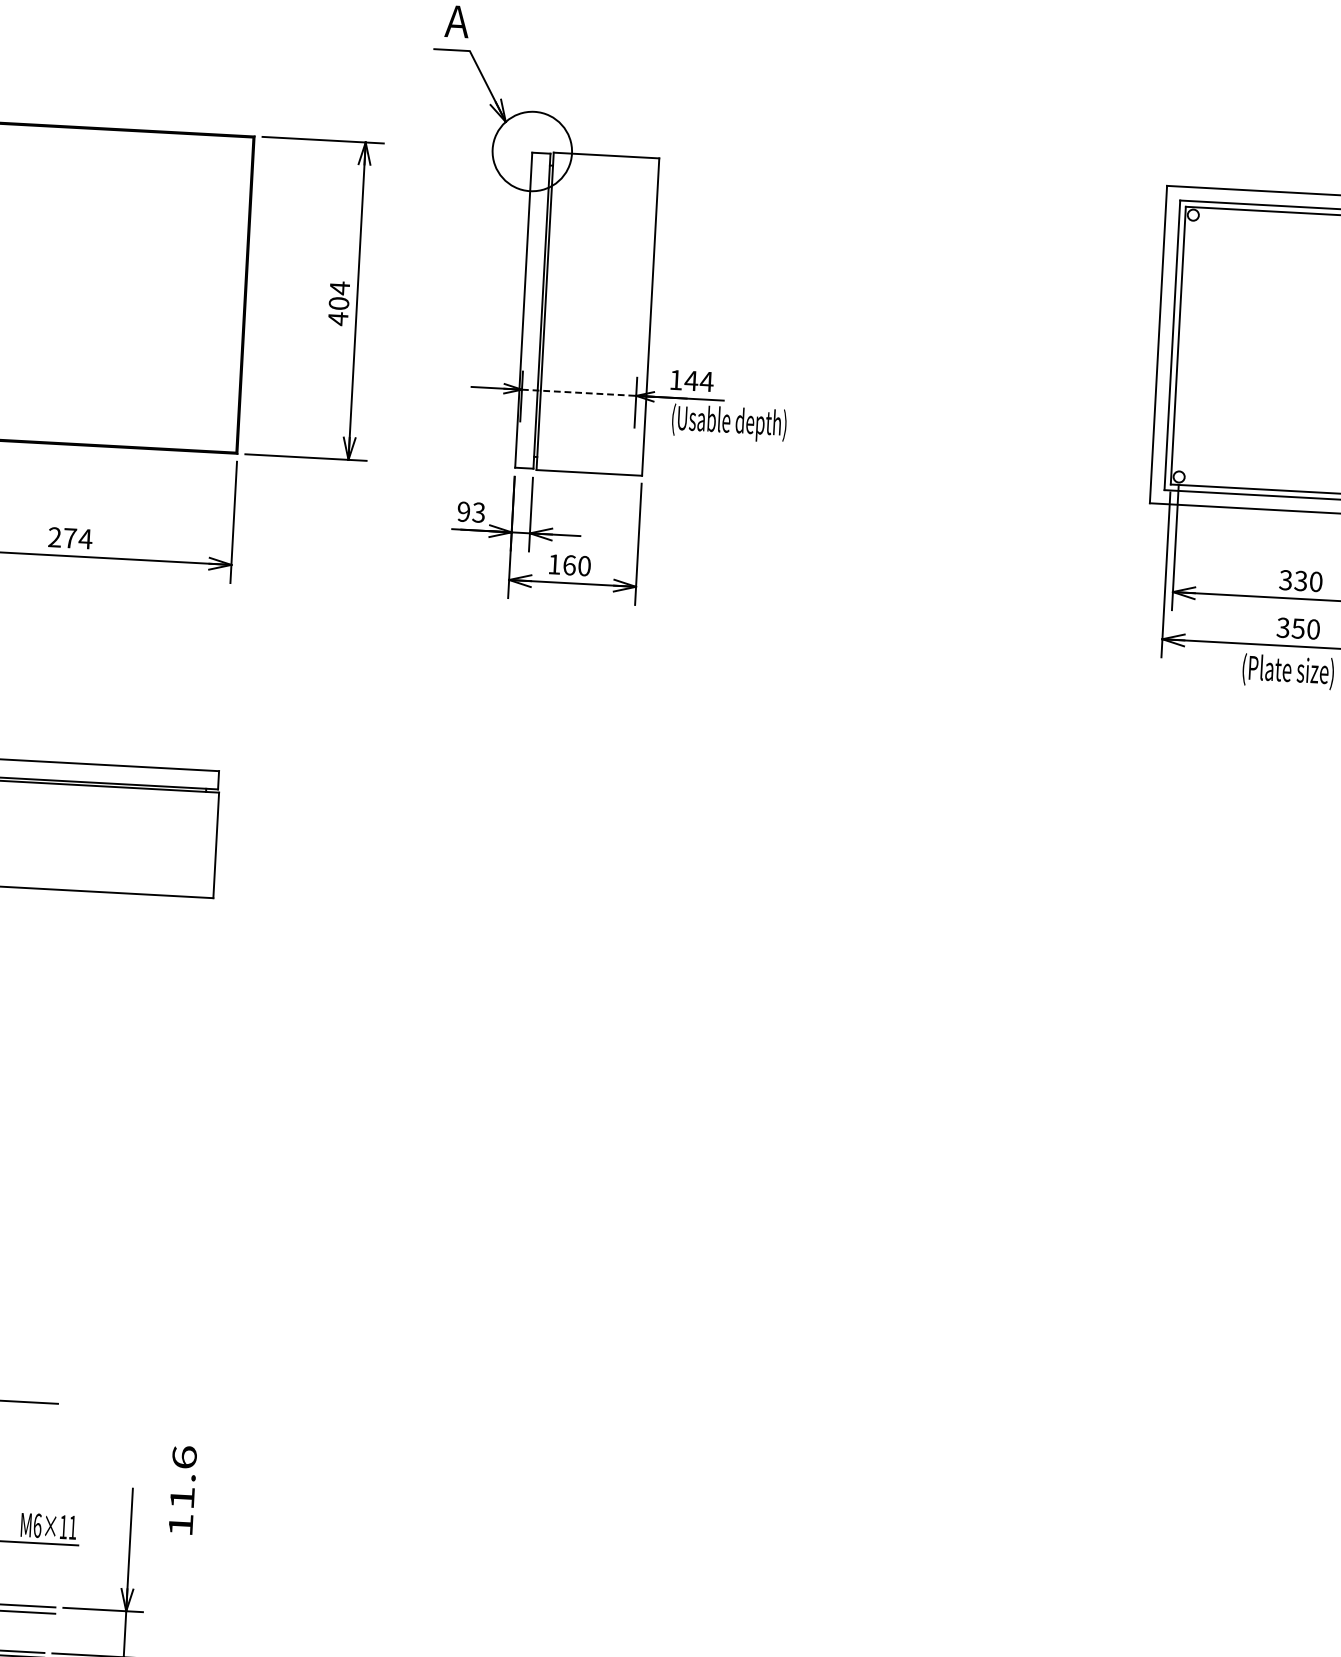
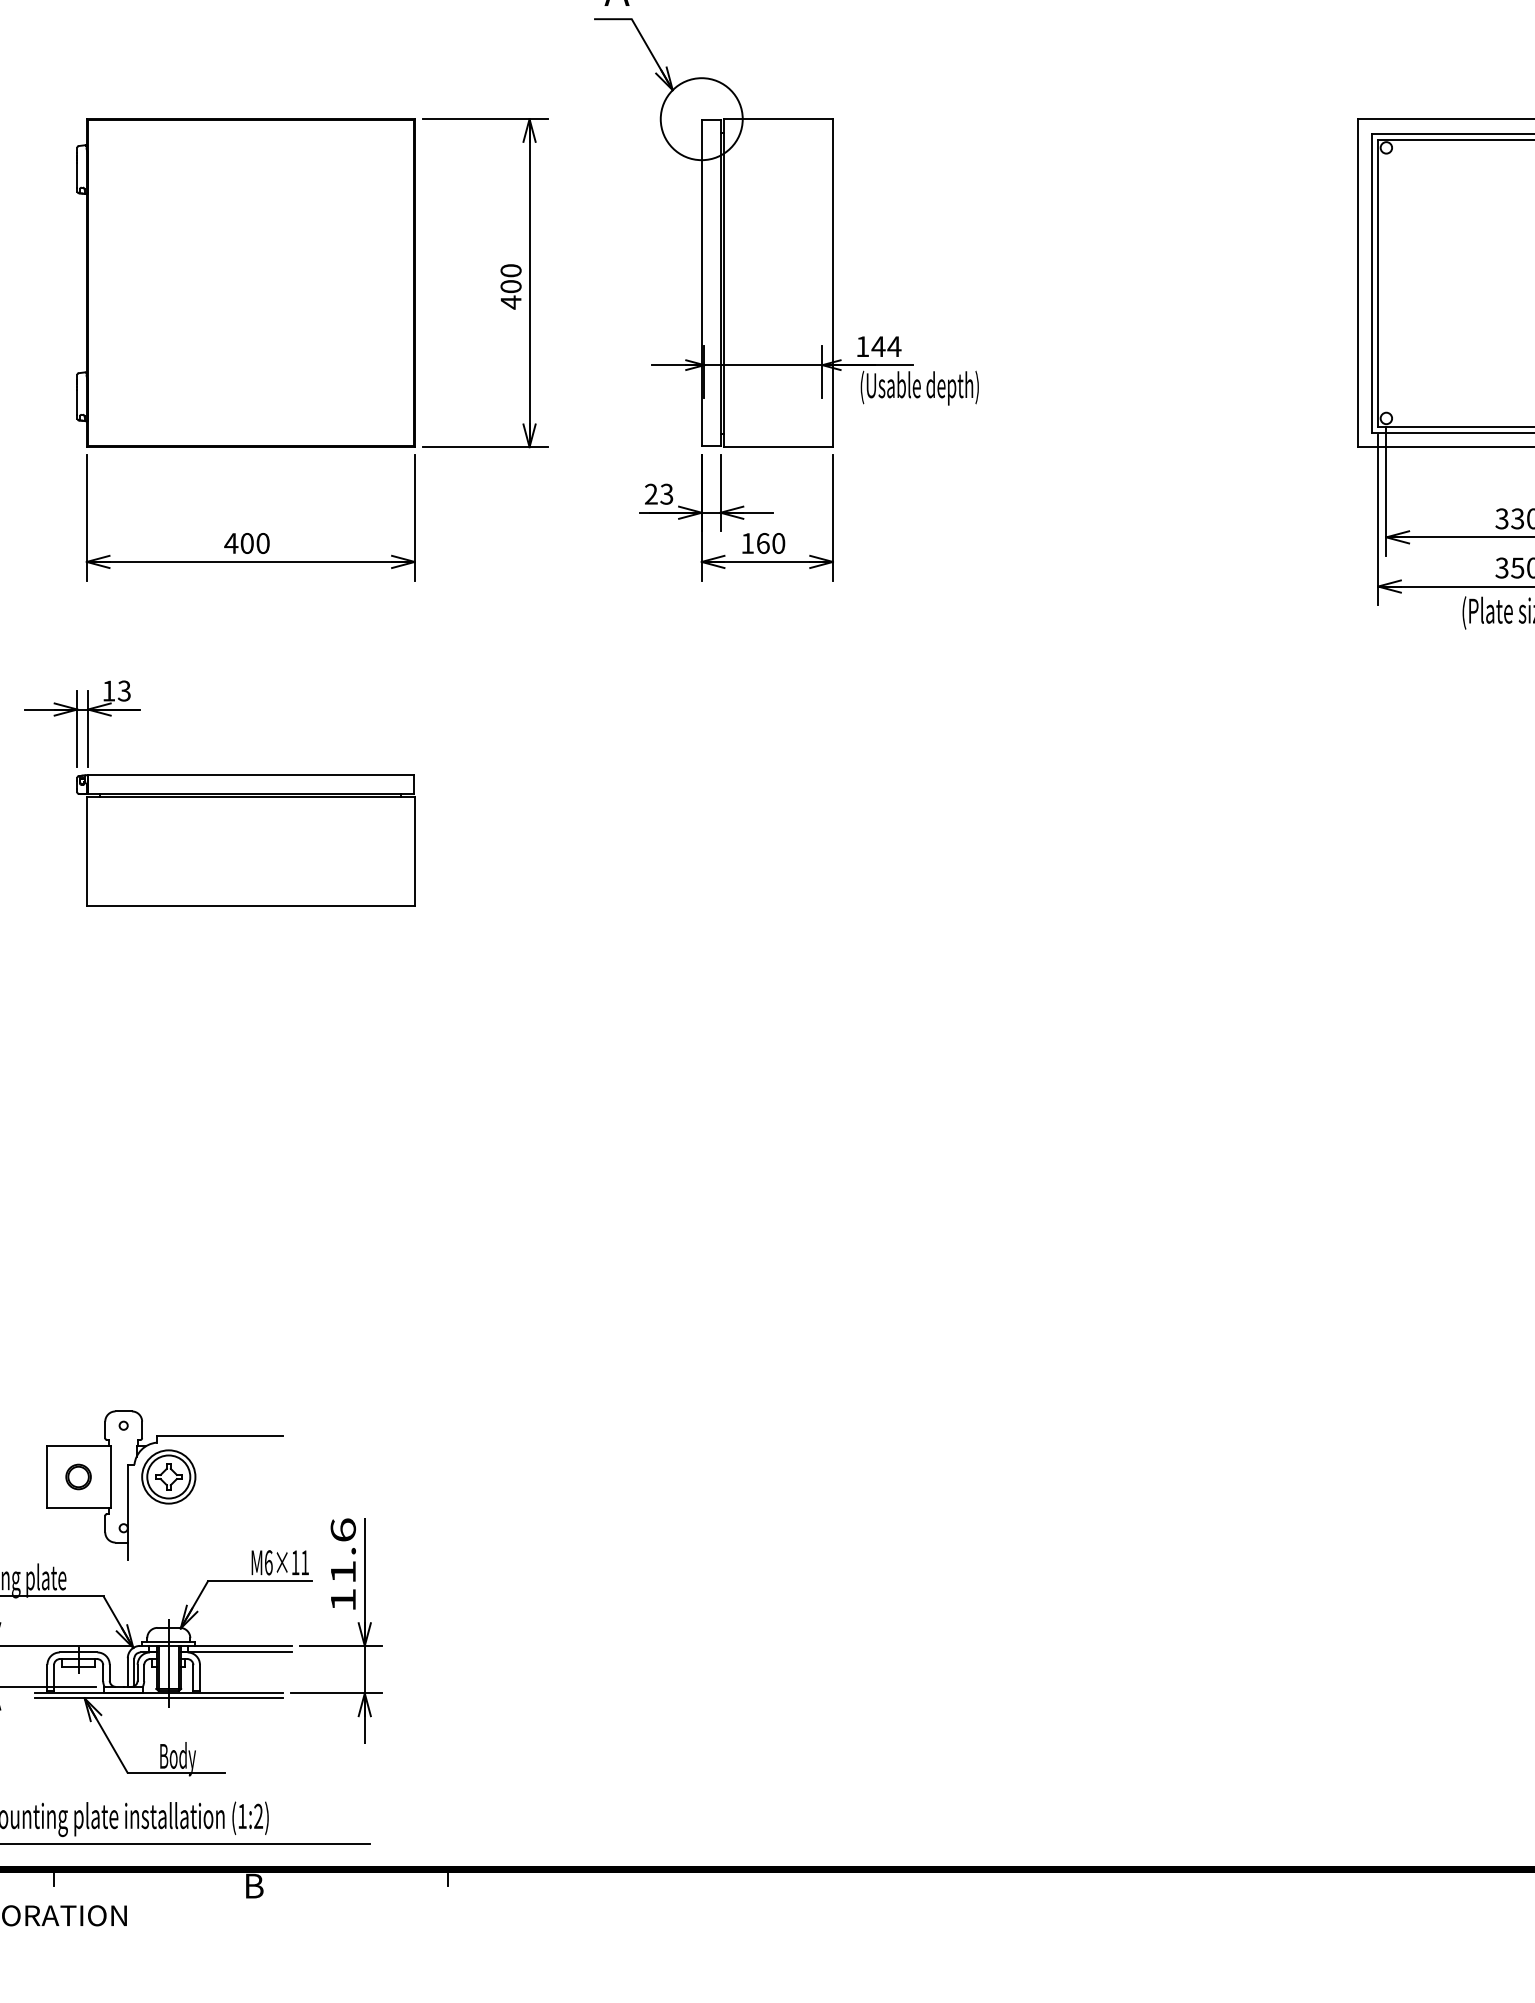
text: (339, 287) -> (510, 270), 404 -> 400
line: (579, 393) -> (763, 365), dashed -> solid
text: (464, 512) -> (651, 494), 93 -> 23
text: (70, 538) -> (247, 543), 274 -> 400
text: (182, 1489) -> (342, 1563), moved

